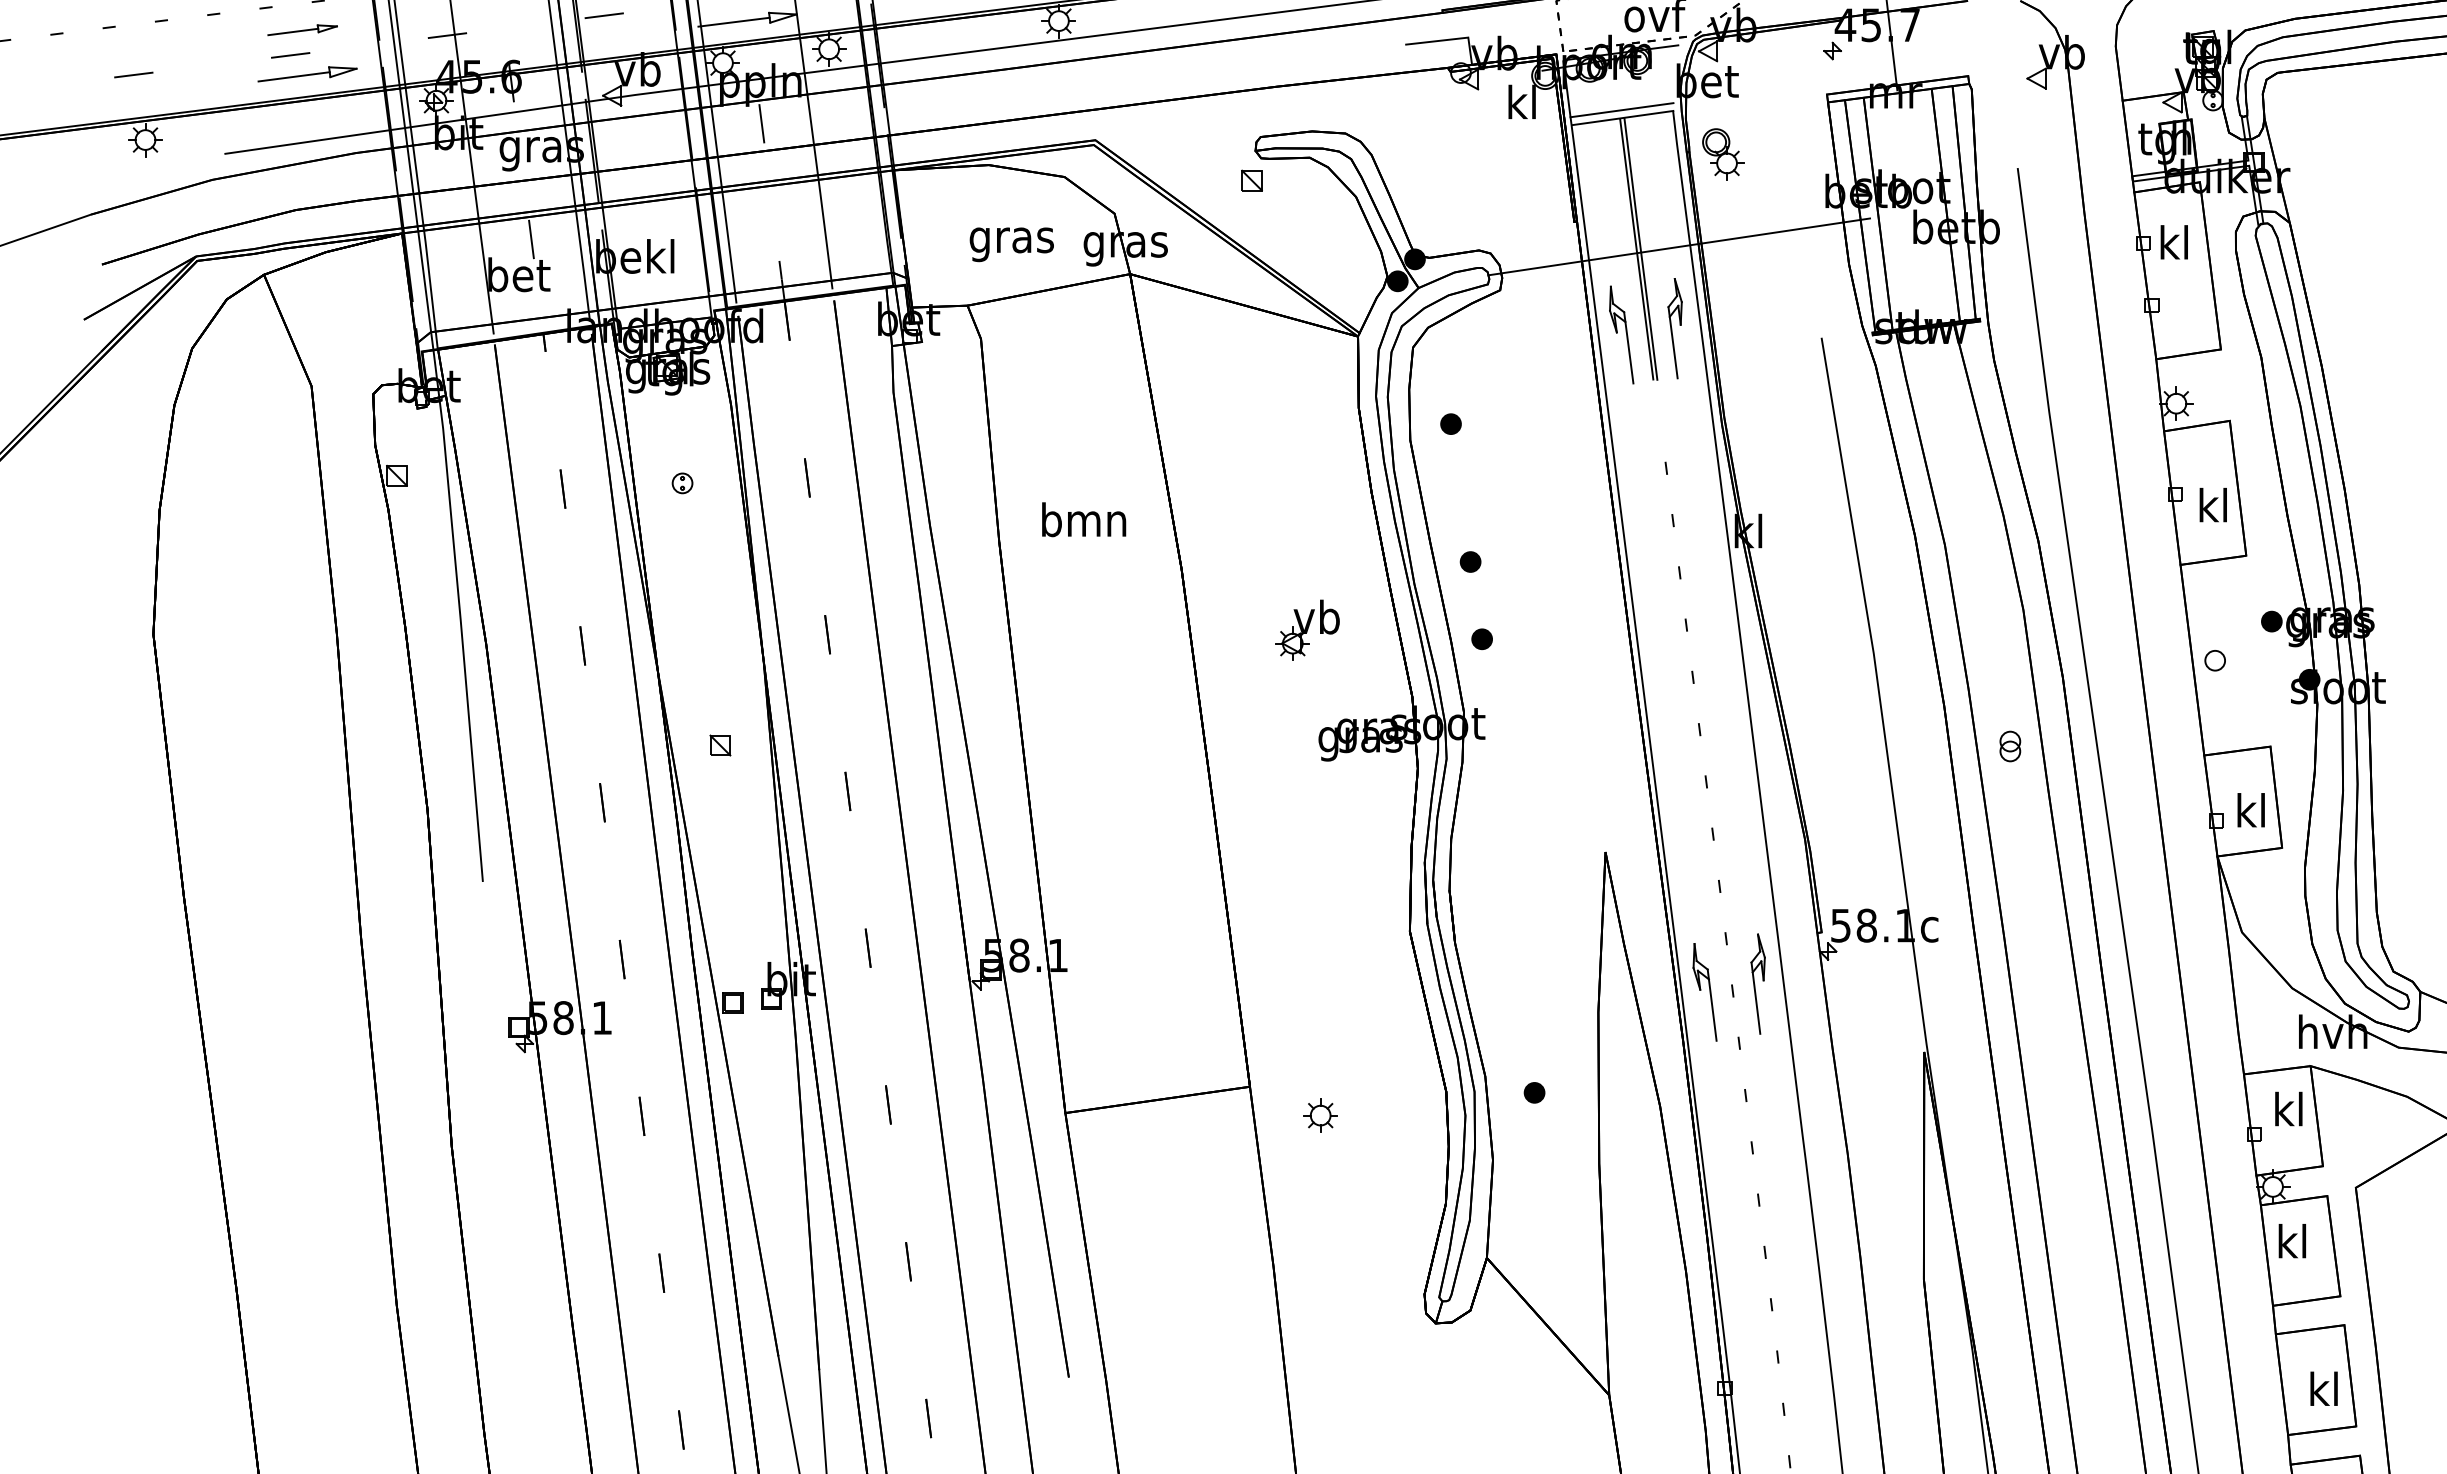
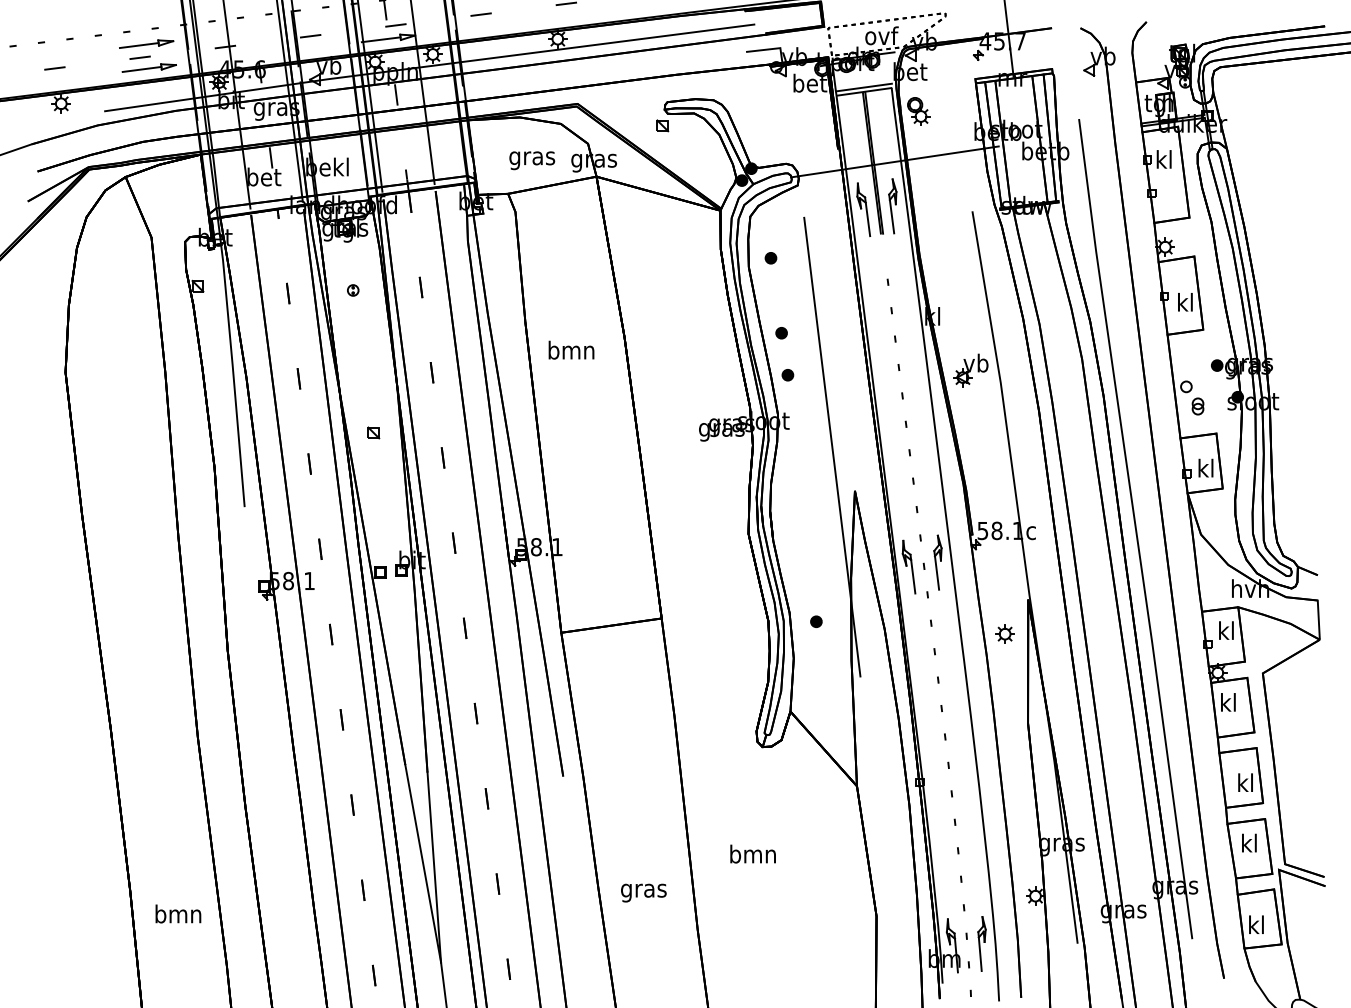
part: (302, 29) -> (146, 43), size x1.43
text: (1523, 100) -> (810, 82), kl -> bet
text: (1084, 518) -> (571, 349), moved
part: (1306, 630) -> (970, 370), moved
part: (2009, 746) -> (1197, 406), moved
line: (1564, 770) -> (832, 446), added
part: (1319, 1114) -> (1004, 633), moved

